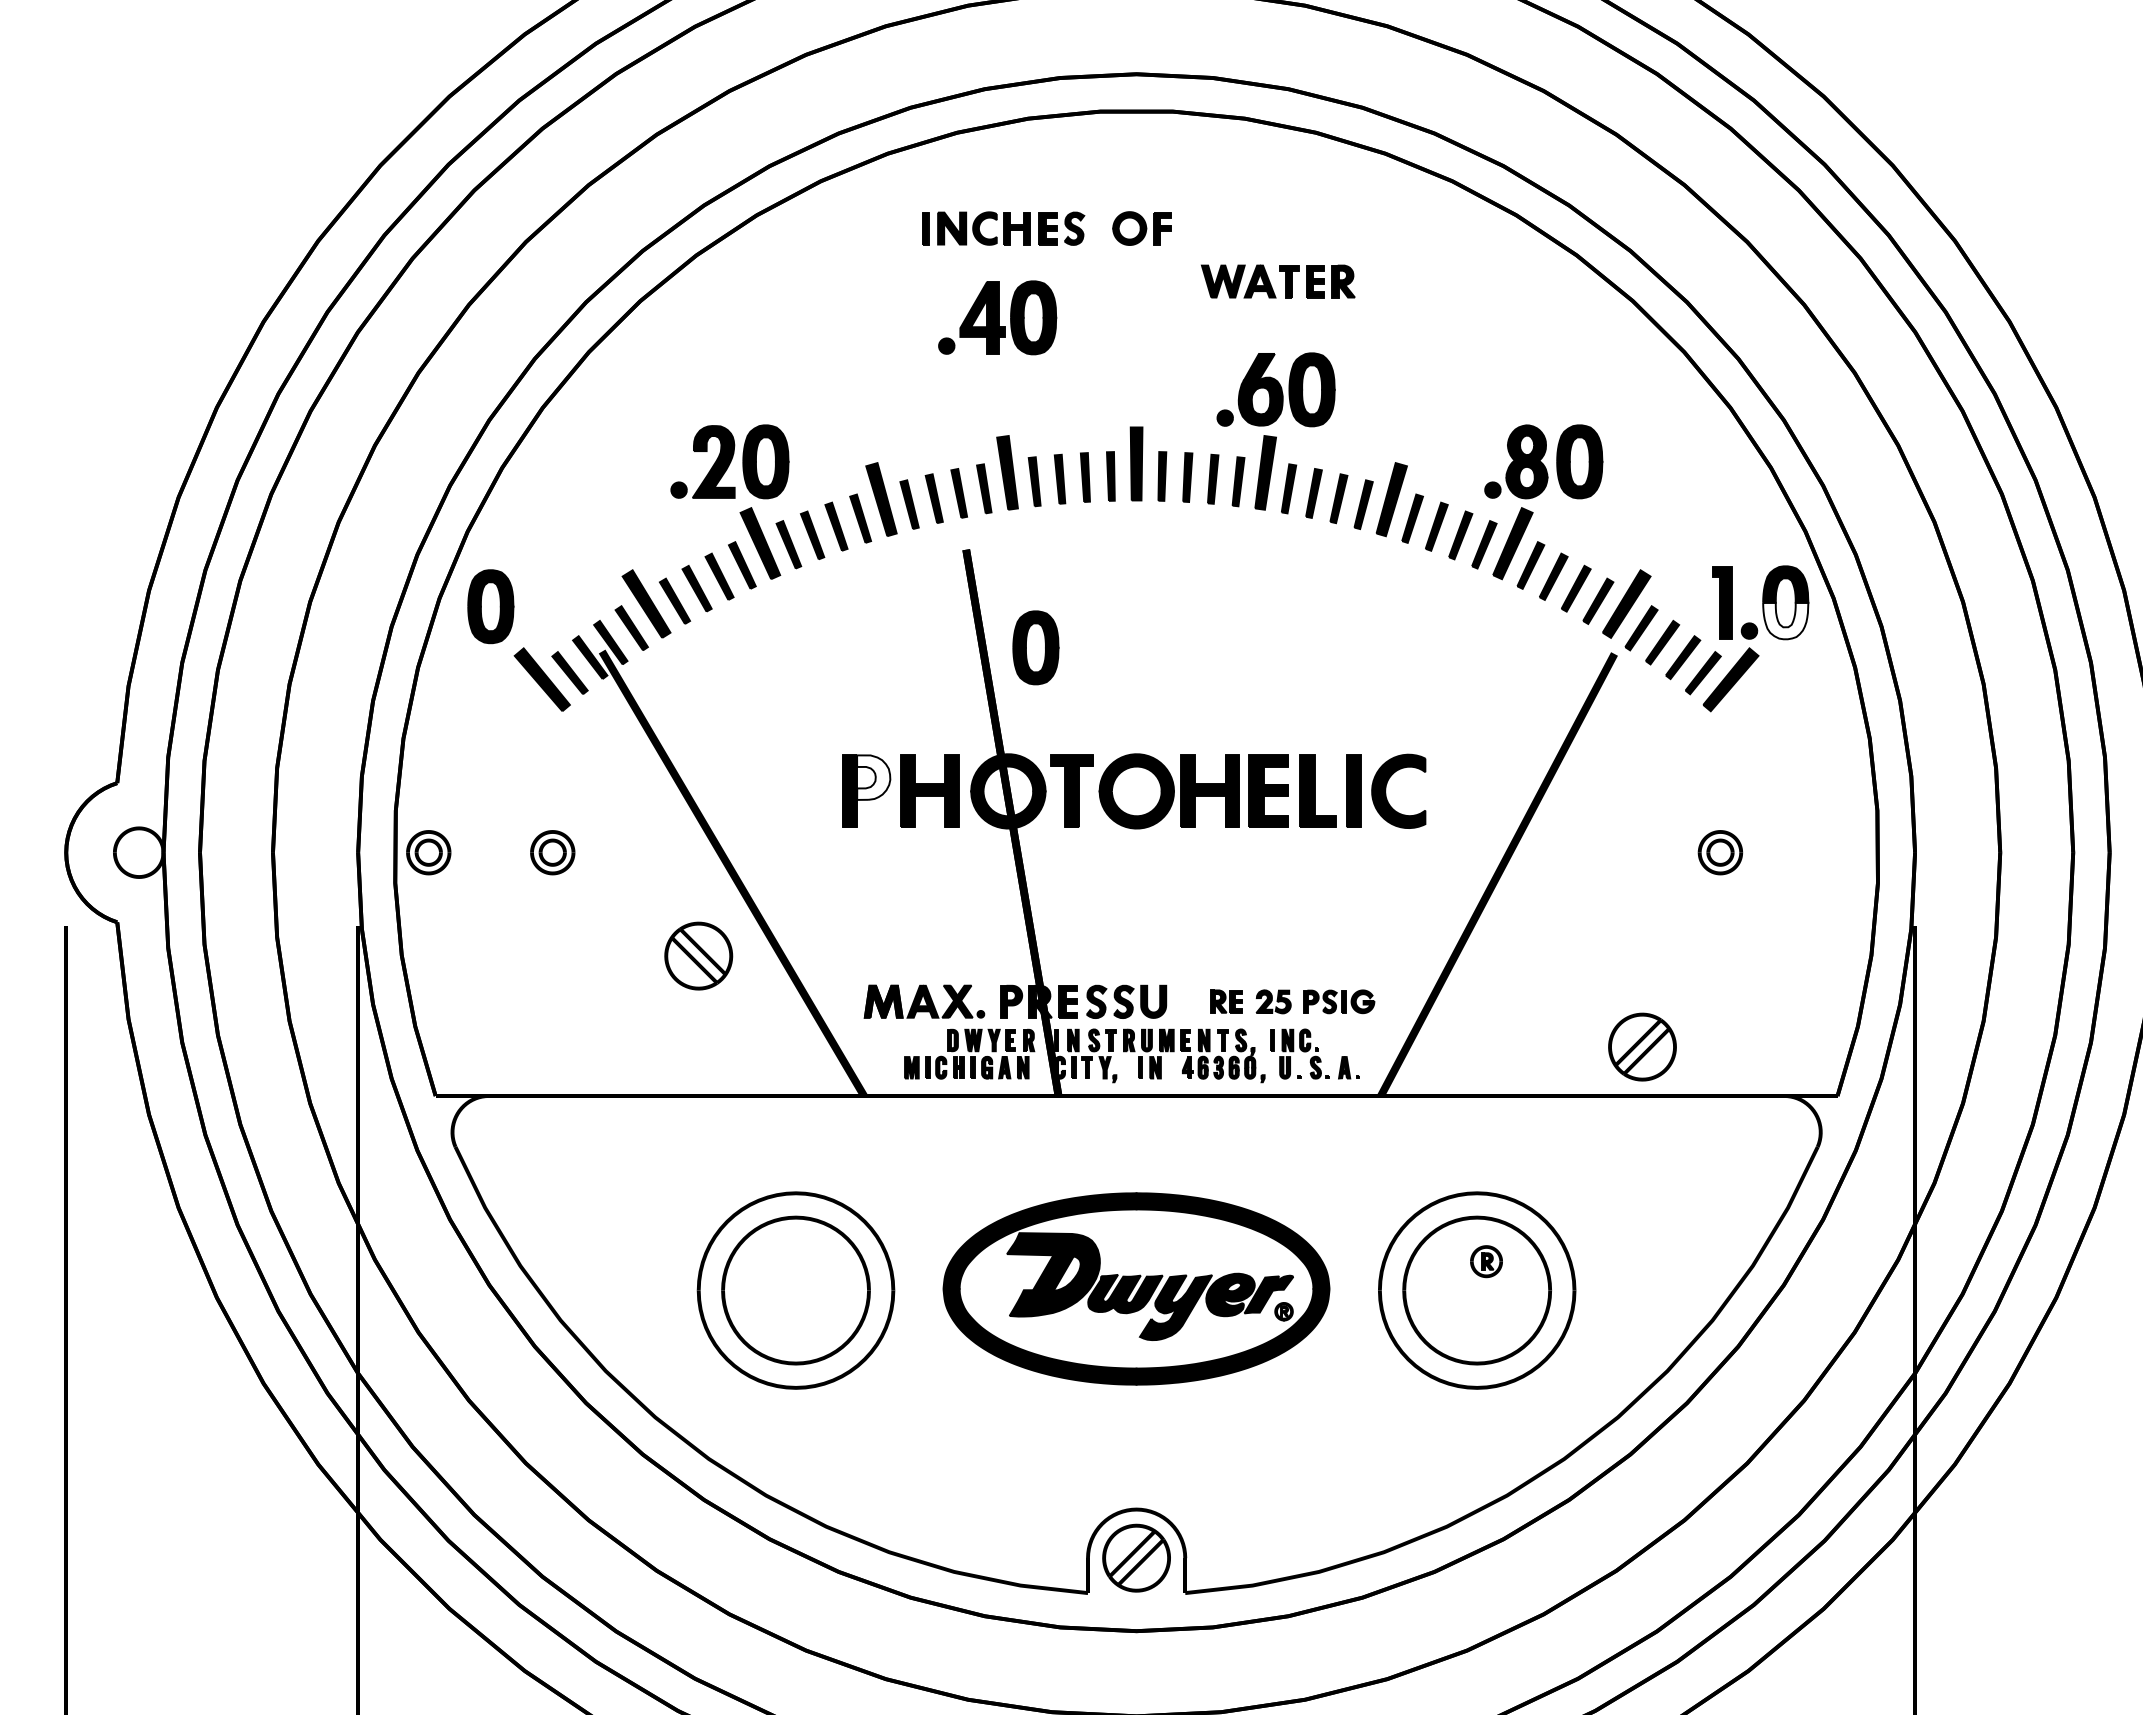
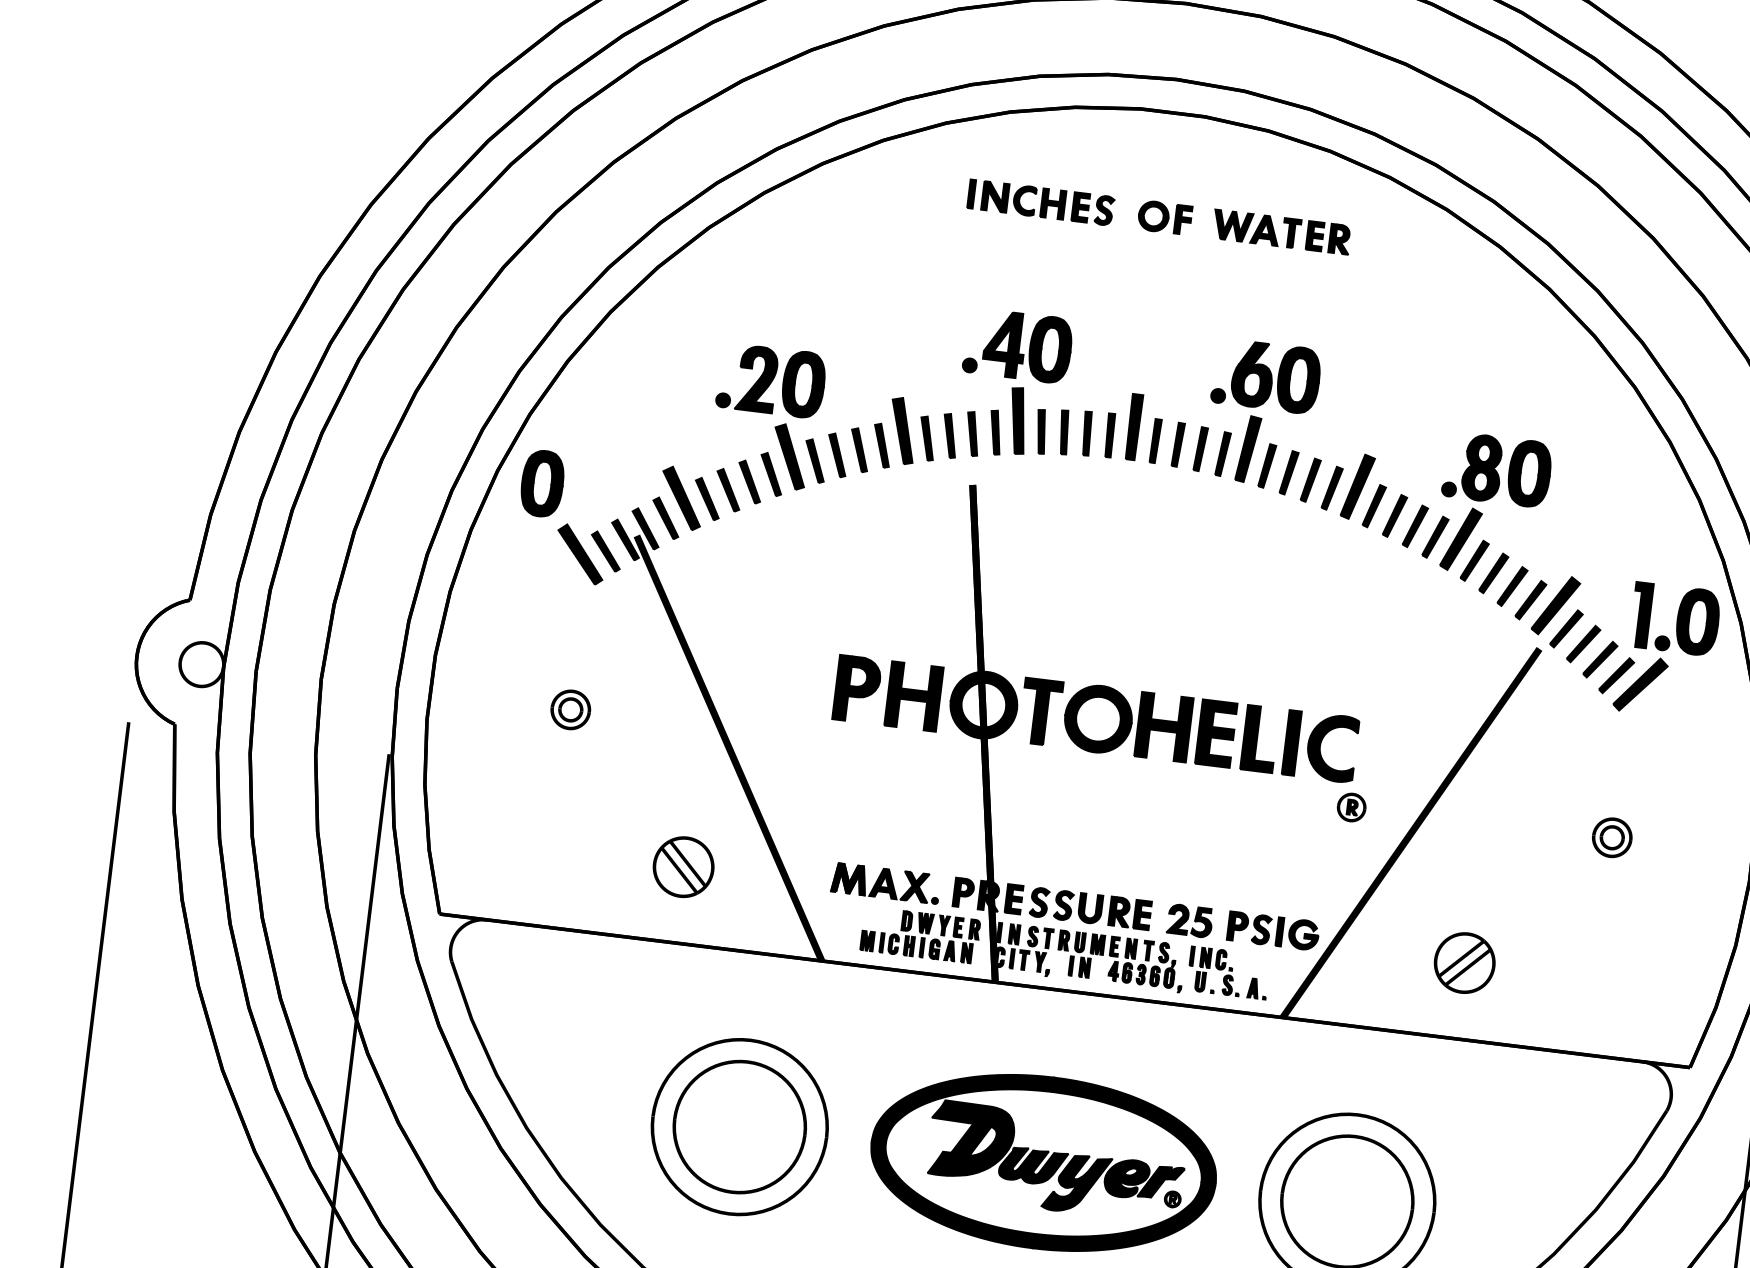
part: (1285, 281) -> (1288, 232), moved
part: (997, 317) -> (1018, 345), moved
fill: (1785, 620) -> (1695, 637), added
part: (1035, 647) -> (1023, 579), removed
fill: (873, 777) -> (865, 677), added
part: (428, 852) -> (459, 696), removed
part: (698, 955) -> (683, 866), moved
part: (1292, 1001) -> (1214, 923), size x1.43
part: (1642, 1046) -> (1464, 962), moved
part: (1486, 1261) -> (1351, 807), moved

